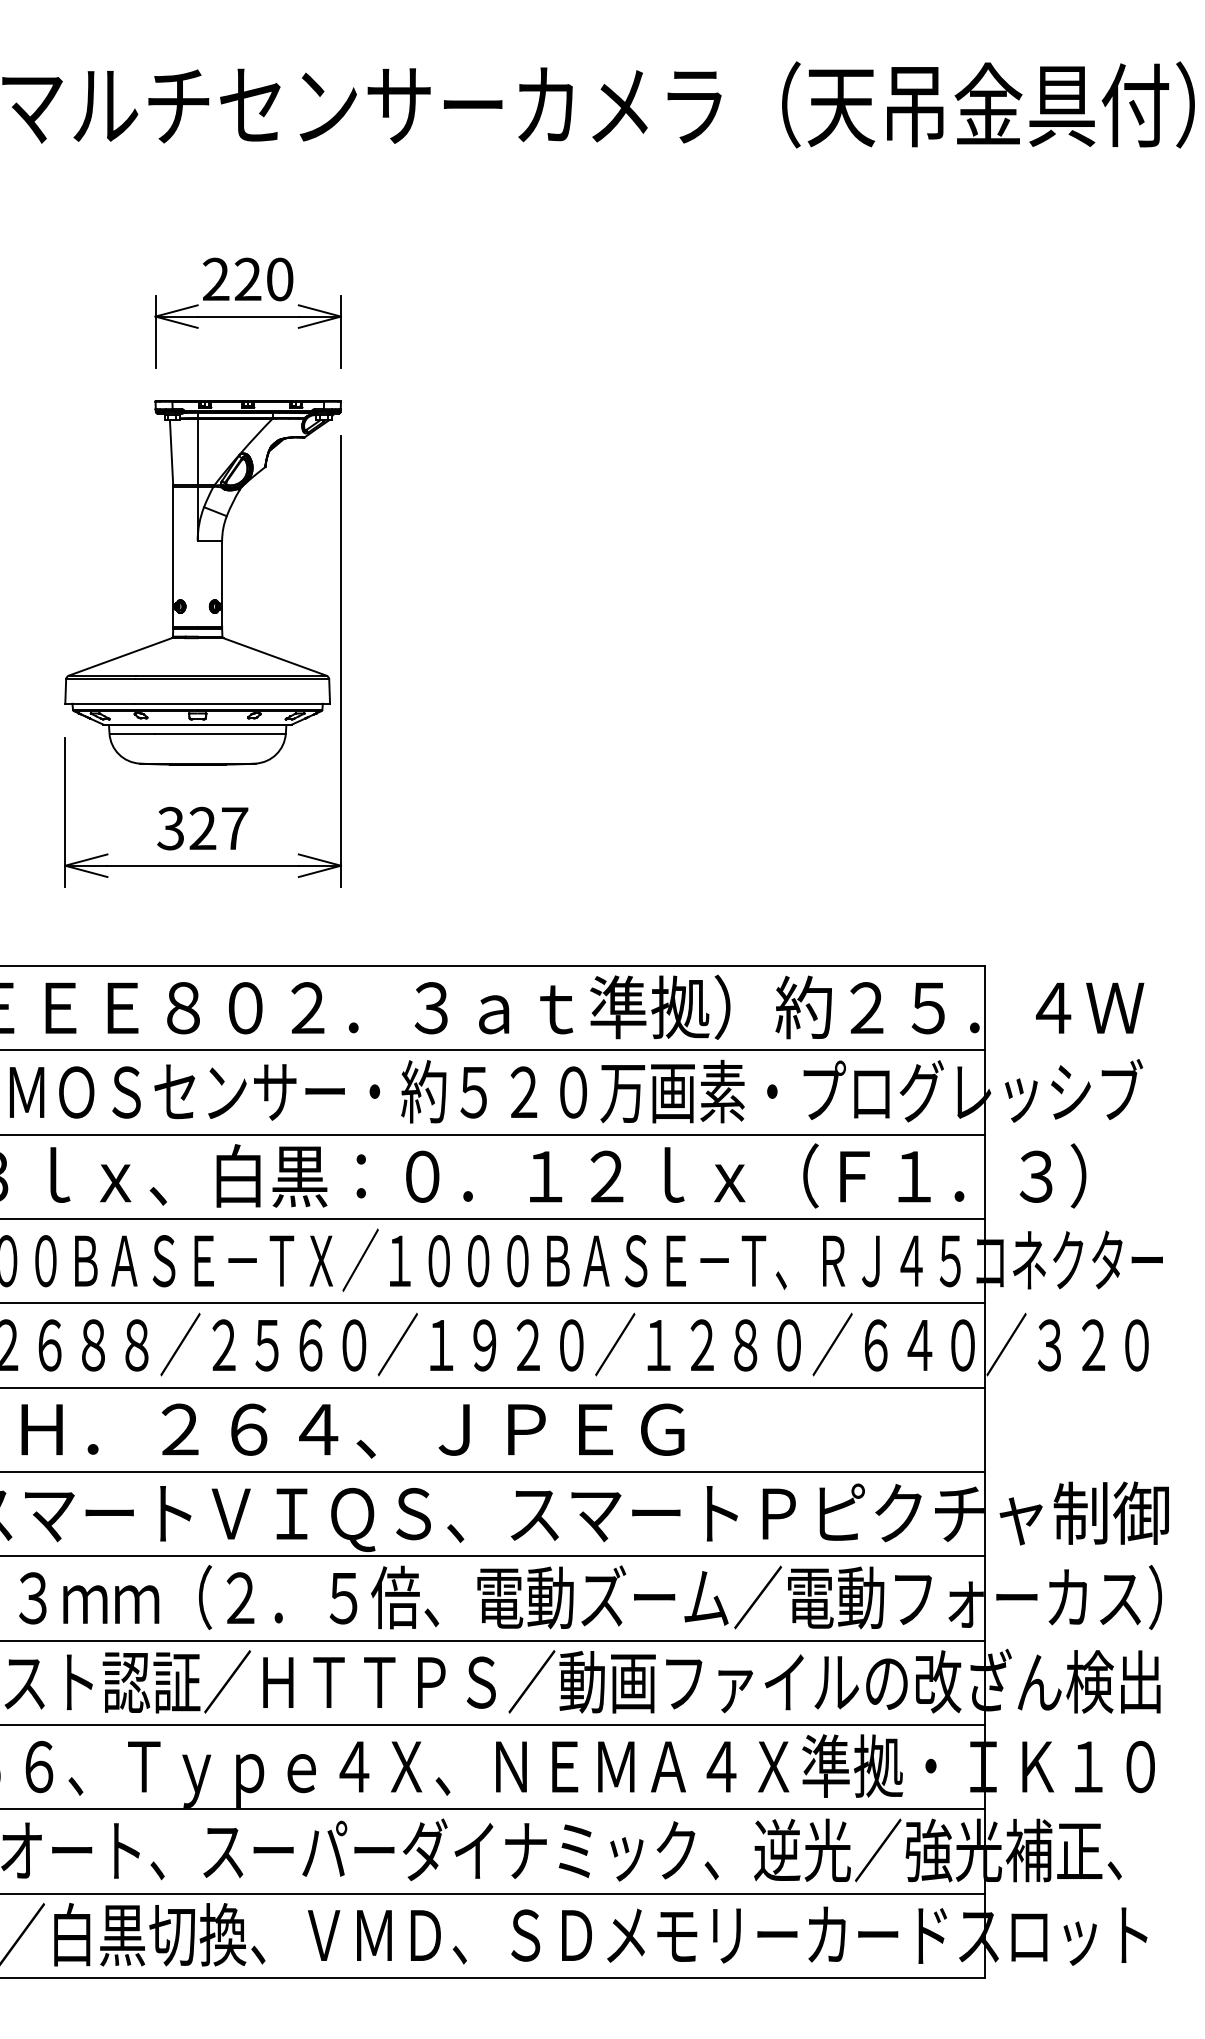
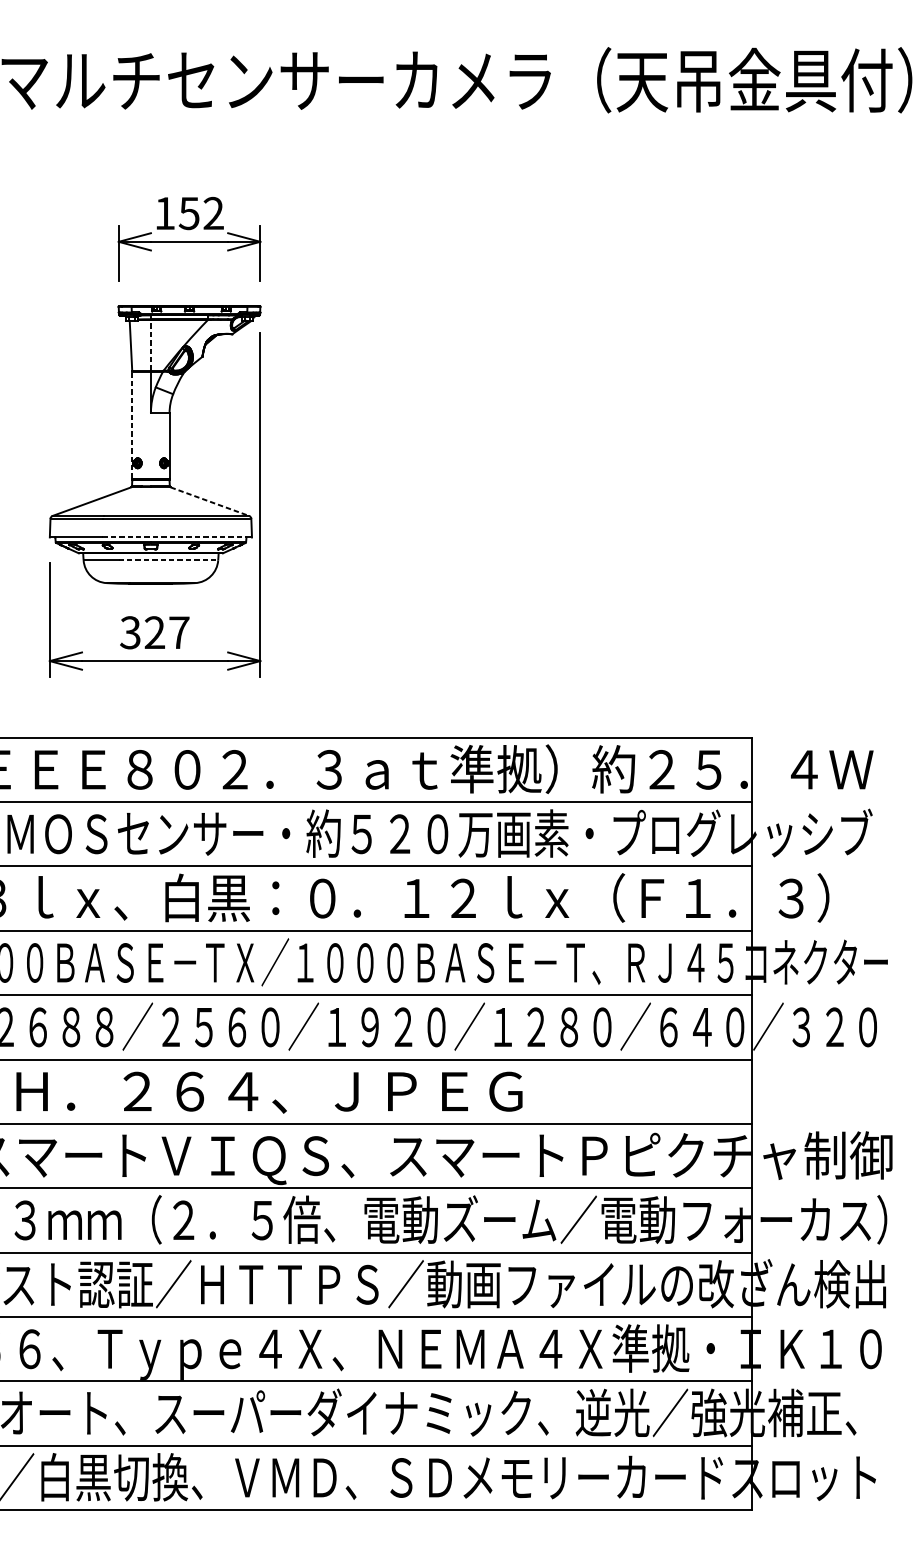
text: (248, 279) -> (189, 213), 220 -> 152
line: (197, 451) -> (150, 344), solid -> dashed
line: (173, 556) -> (132, 424), solid -> dashed
line: (274, 656) -> (209, 501), solid -> dashed
line: (232, 703) -> (177, 537), solid -> dashed
line: (221, 733) -> (169, 560), solid -> dashed

